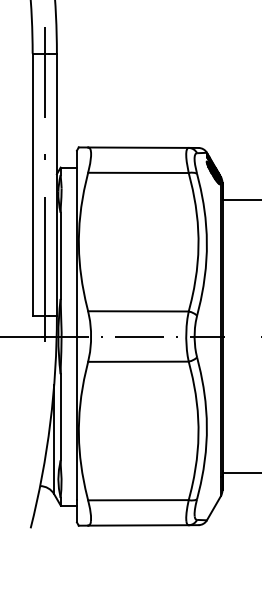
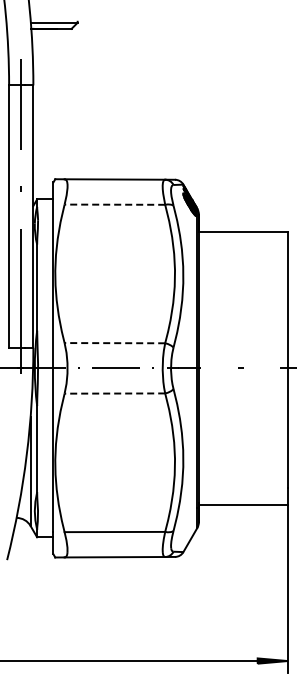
line: (138, 172) -> (114, 204), solid -> dashed
line: (138, 311) -> (114, 343), solid -> dashed
line: (138, 361) -> (114, 393), solid -> dashed

